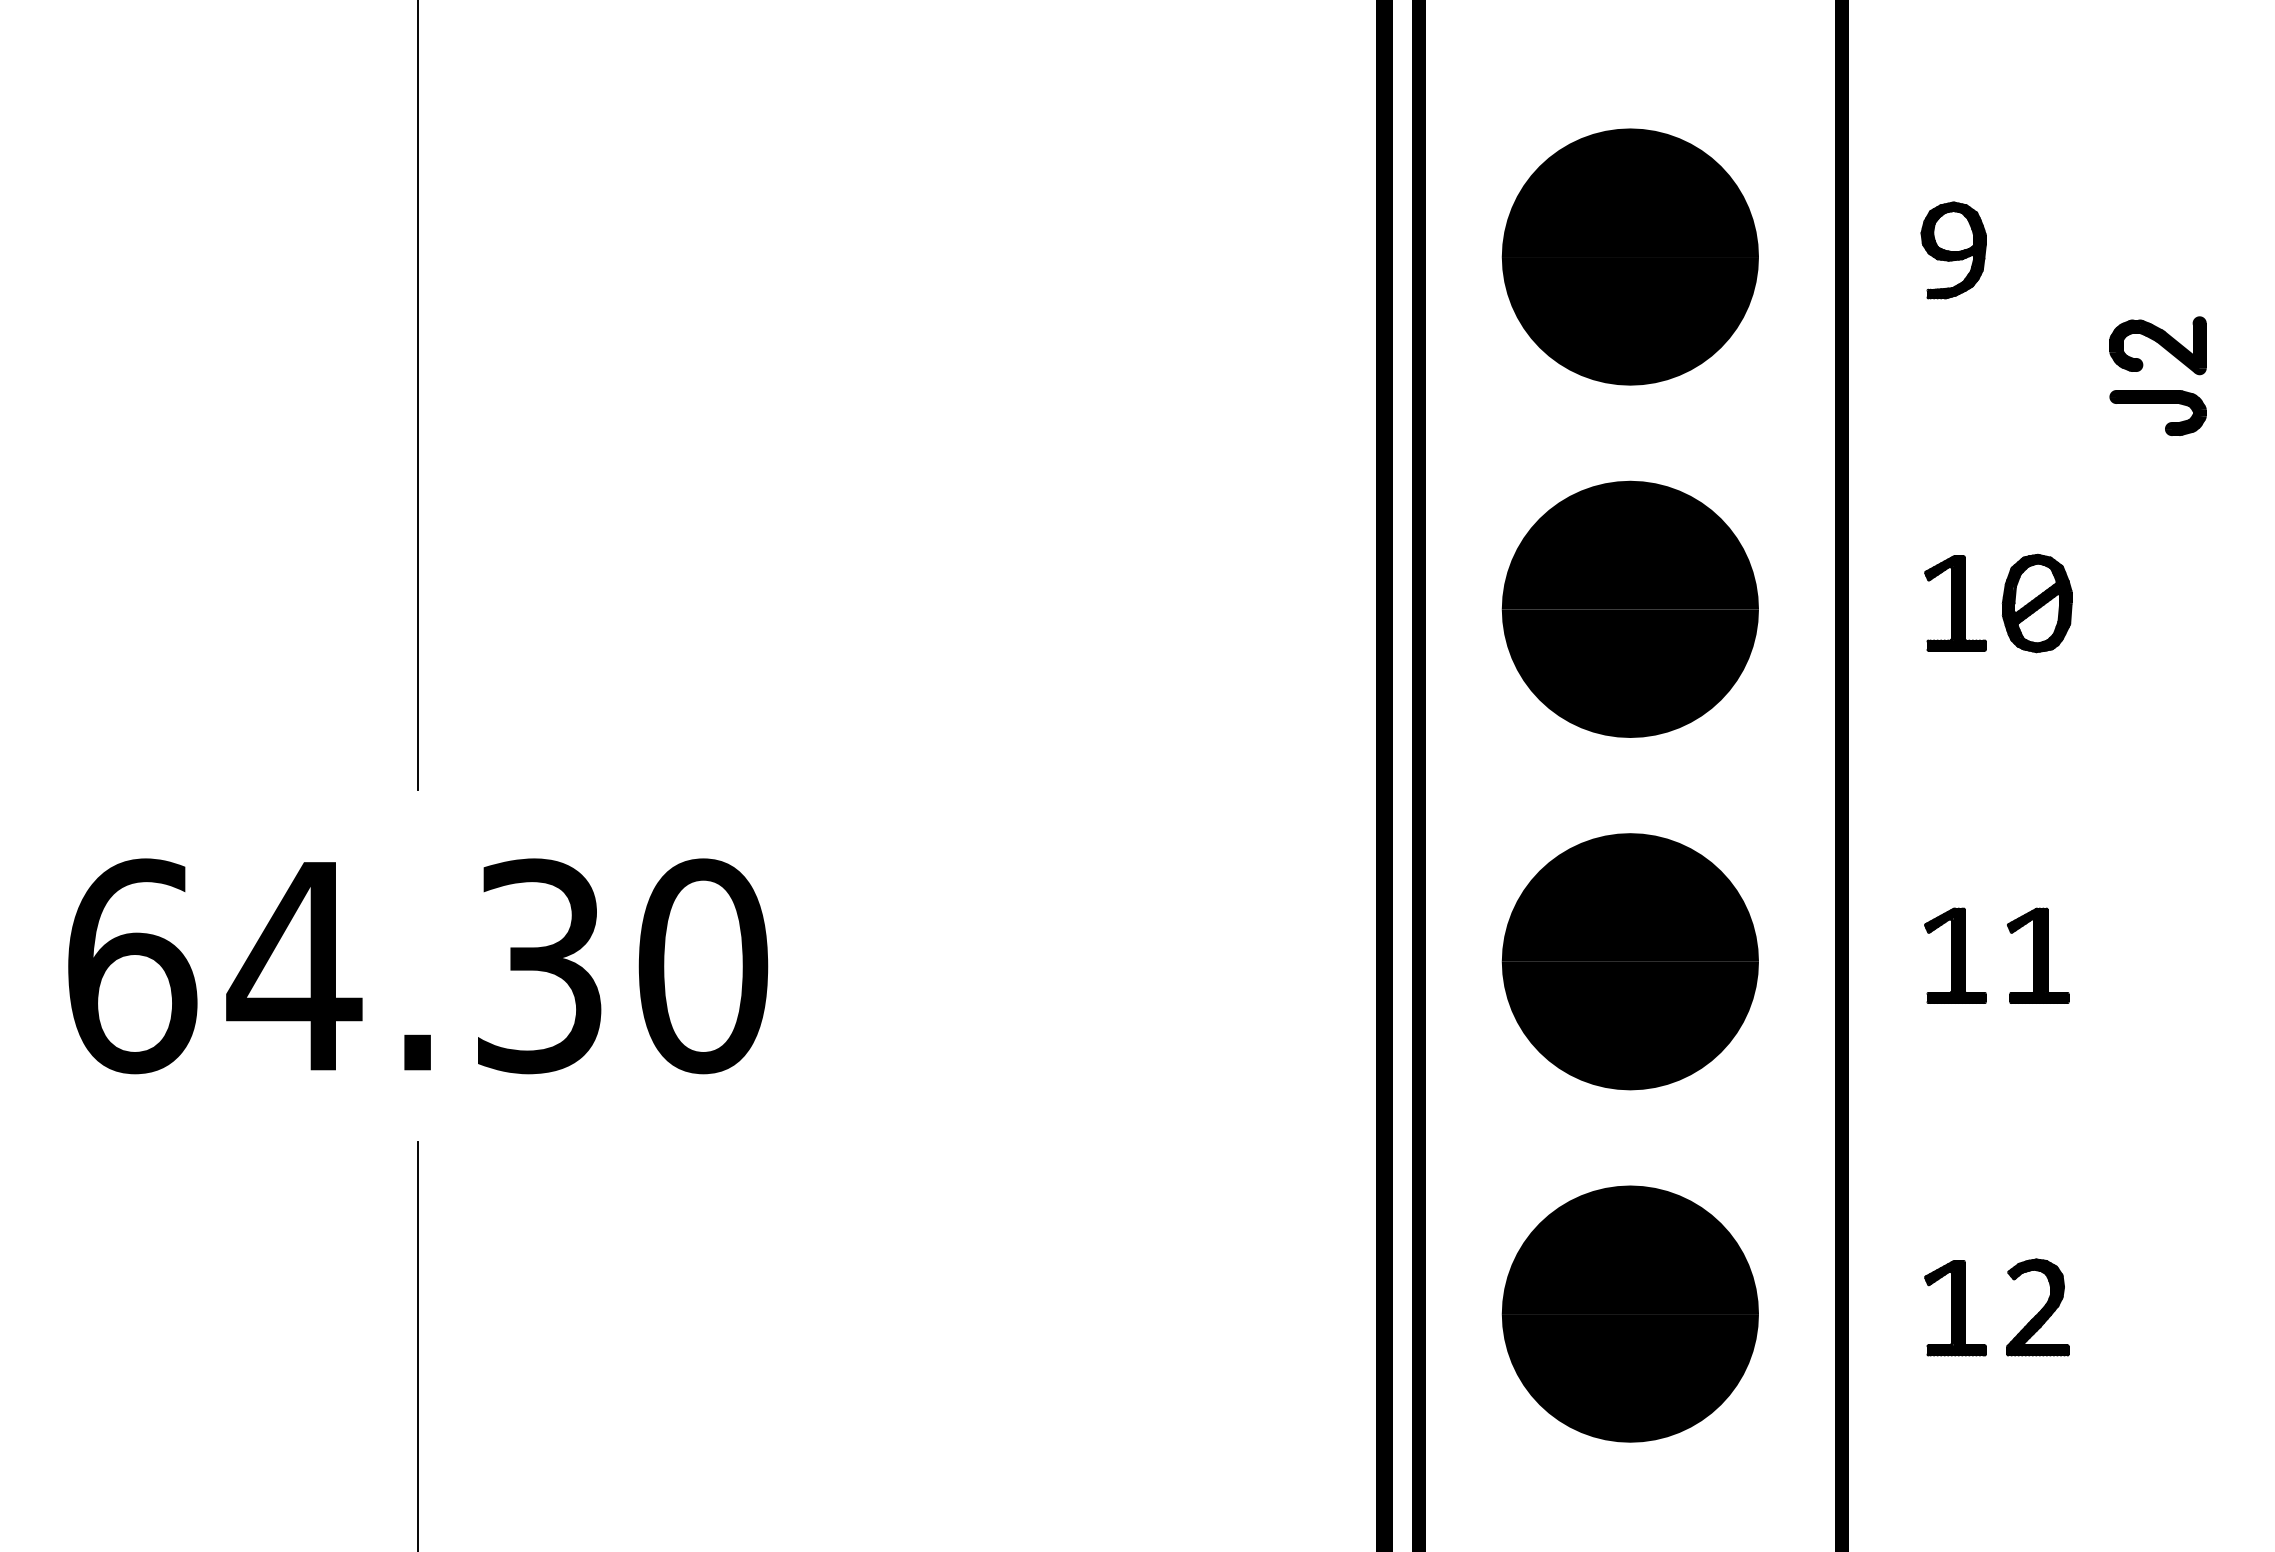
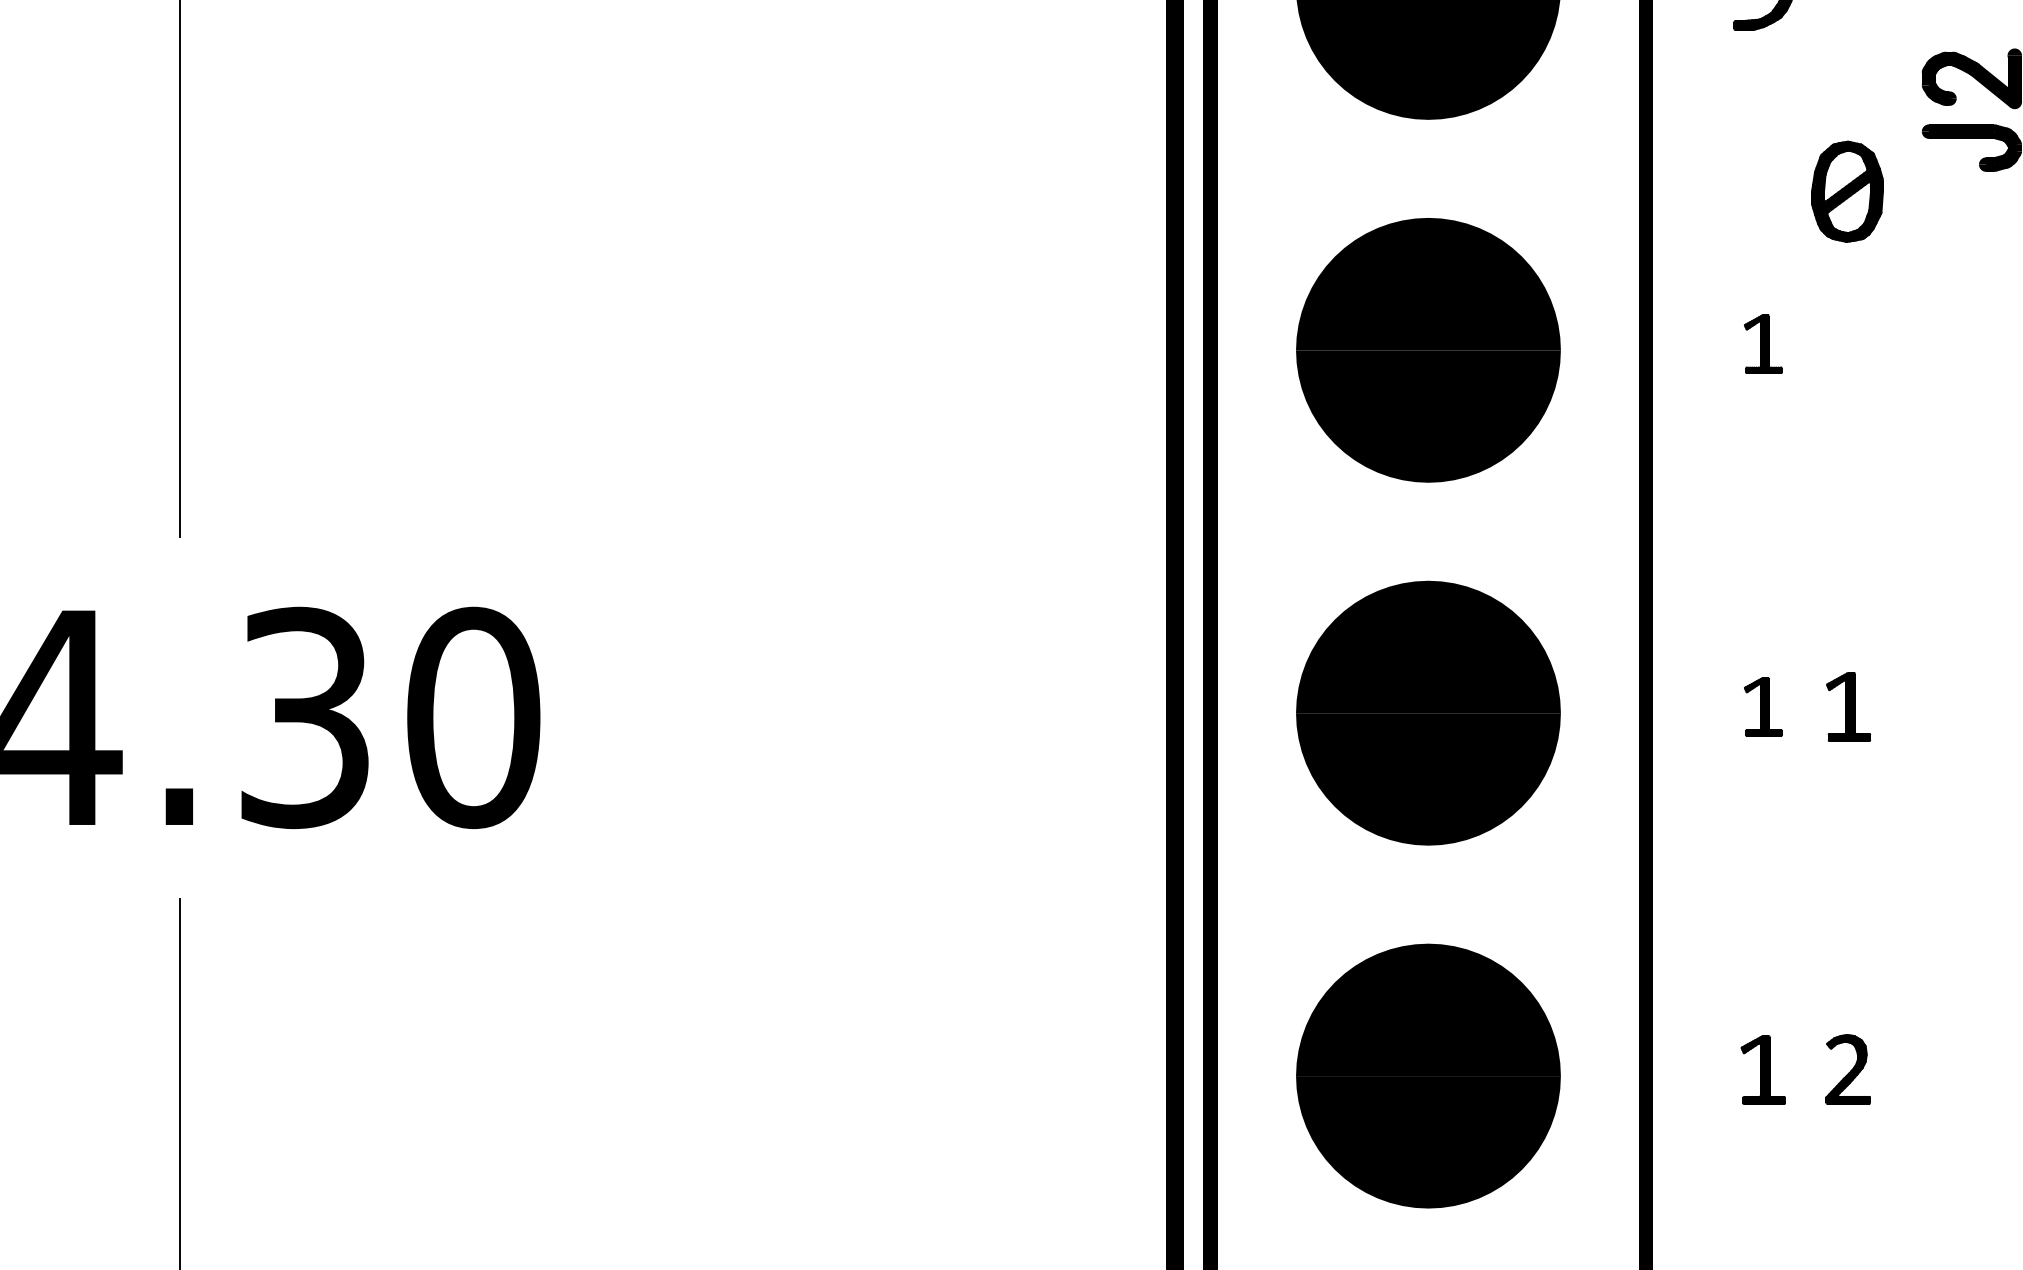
part: (1955, 603) -> (1763, 344), size x0.6
part: (2036, 603) -> (1846, 191), moved
part: (1955, 955) -> (1763, 706), size x0.6
part: (2038, 955) -> (1848, 706), size x0.7
part: (2037, 1307) -> (1847, 1069), size x0.7
part: (1955, 1308) -> (1763, 1070), size x0.7

